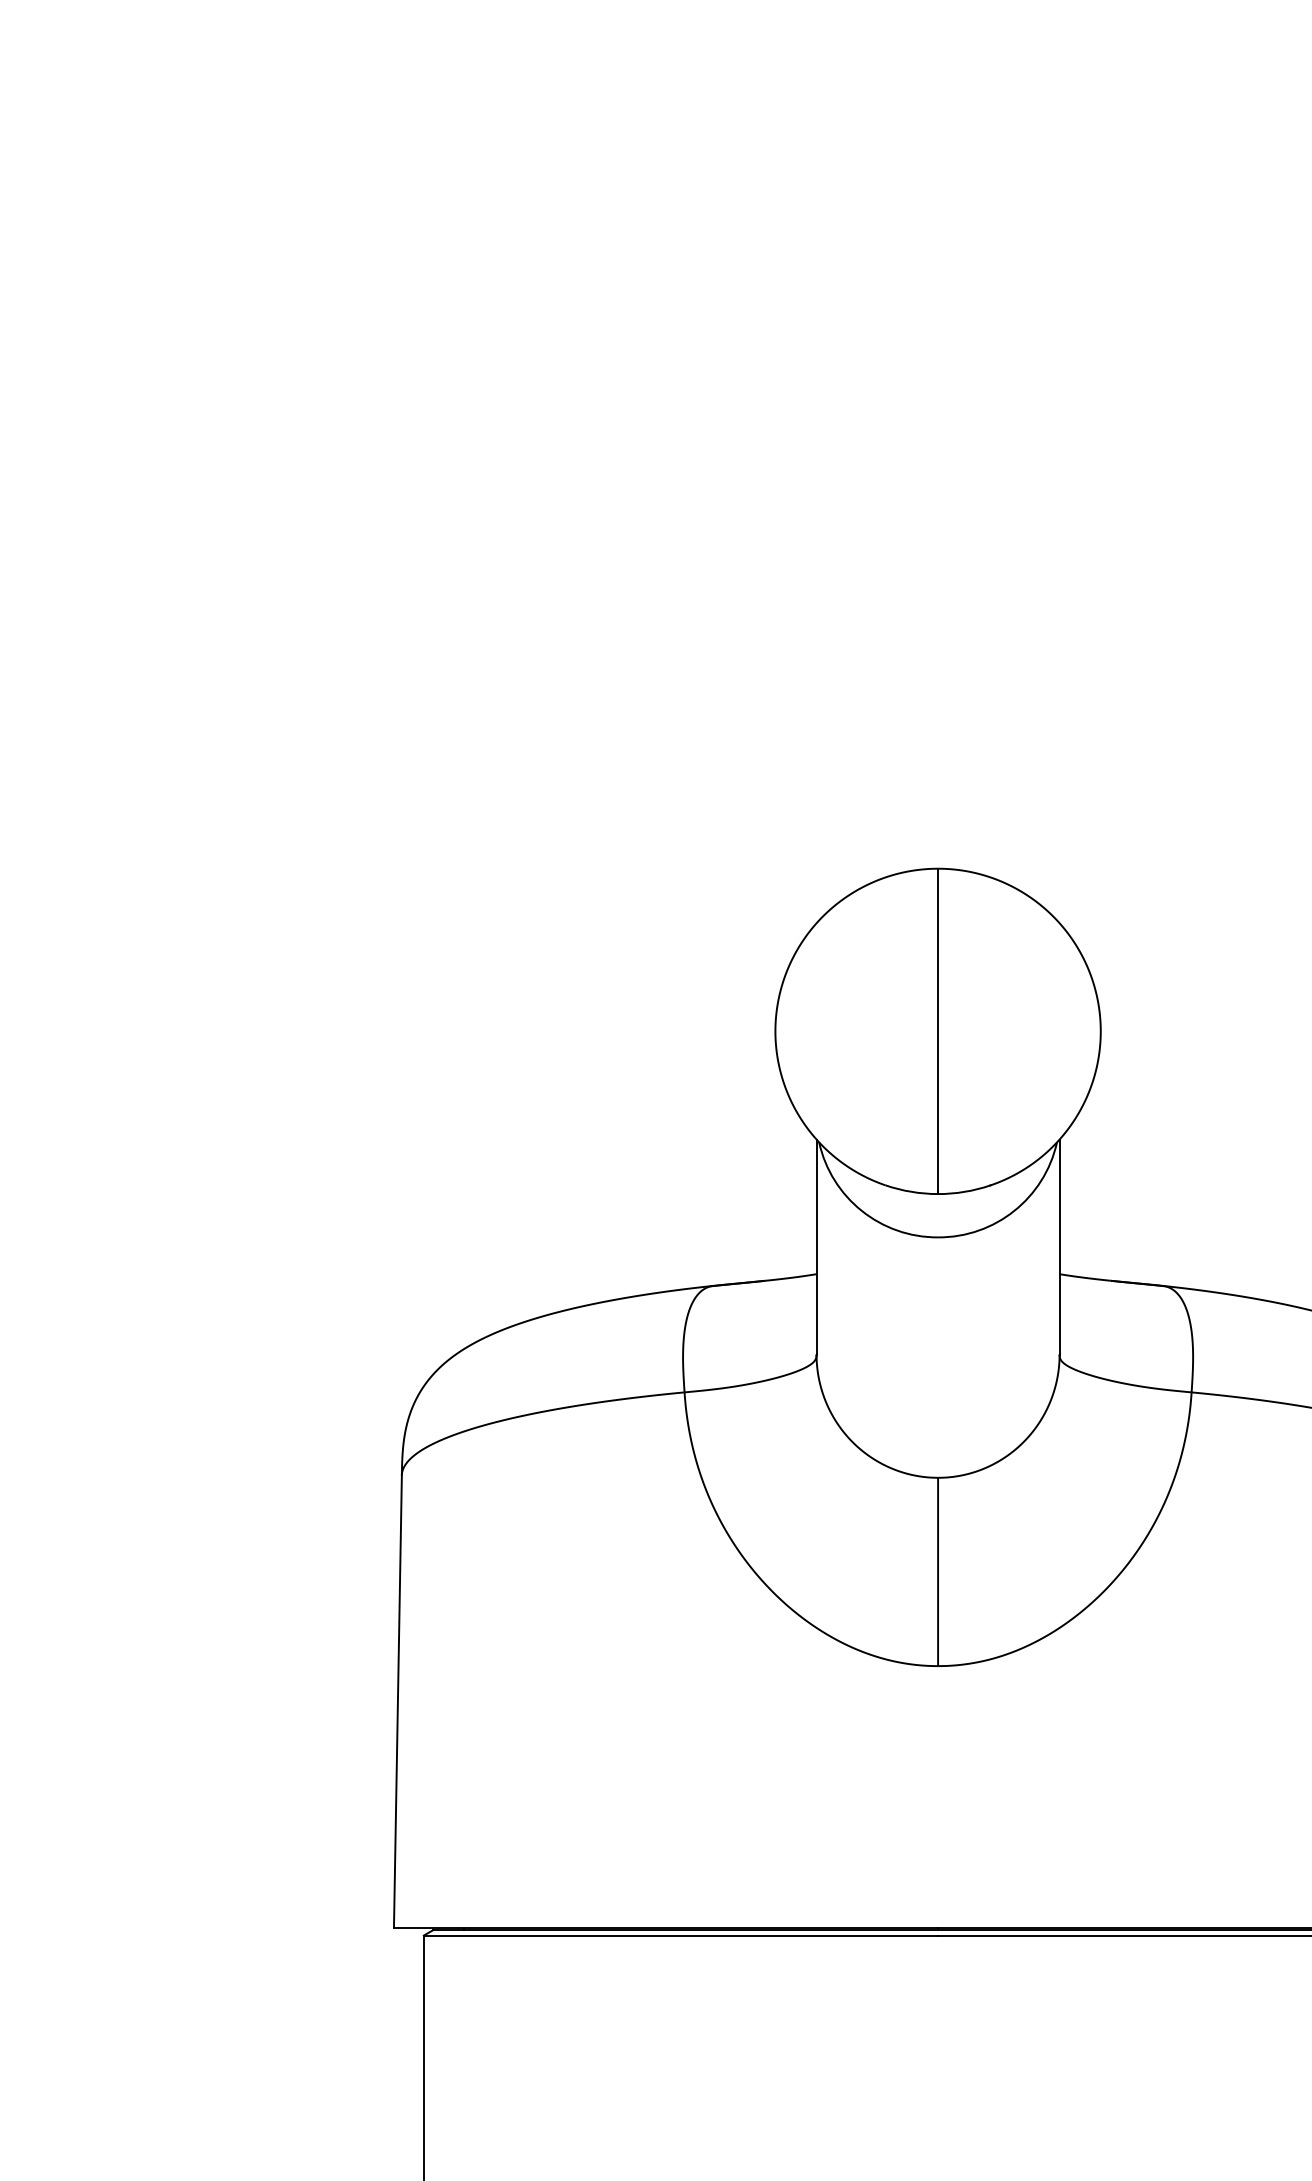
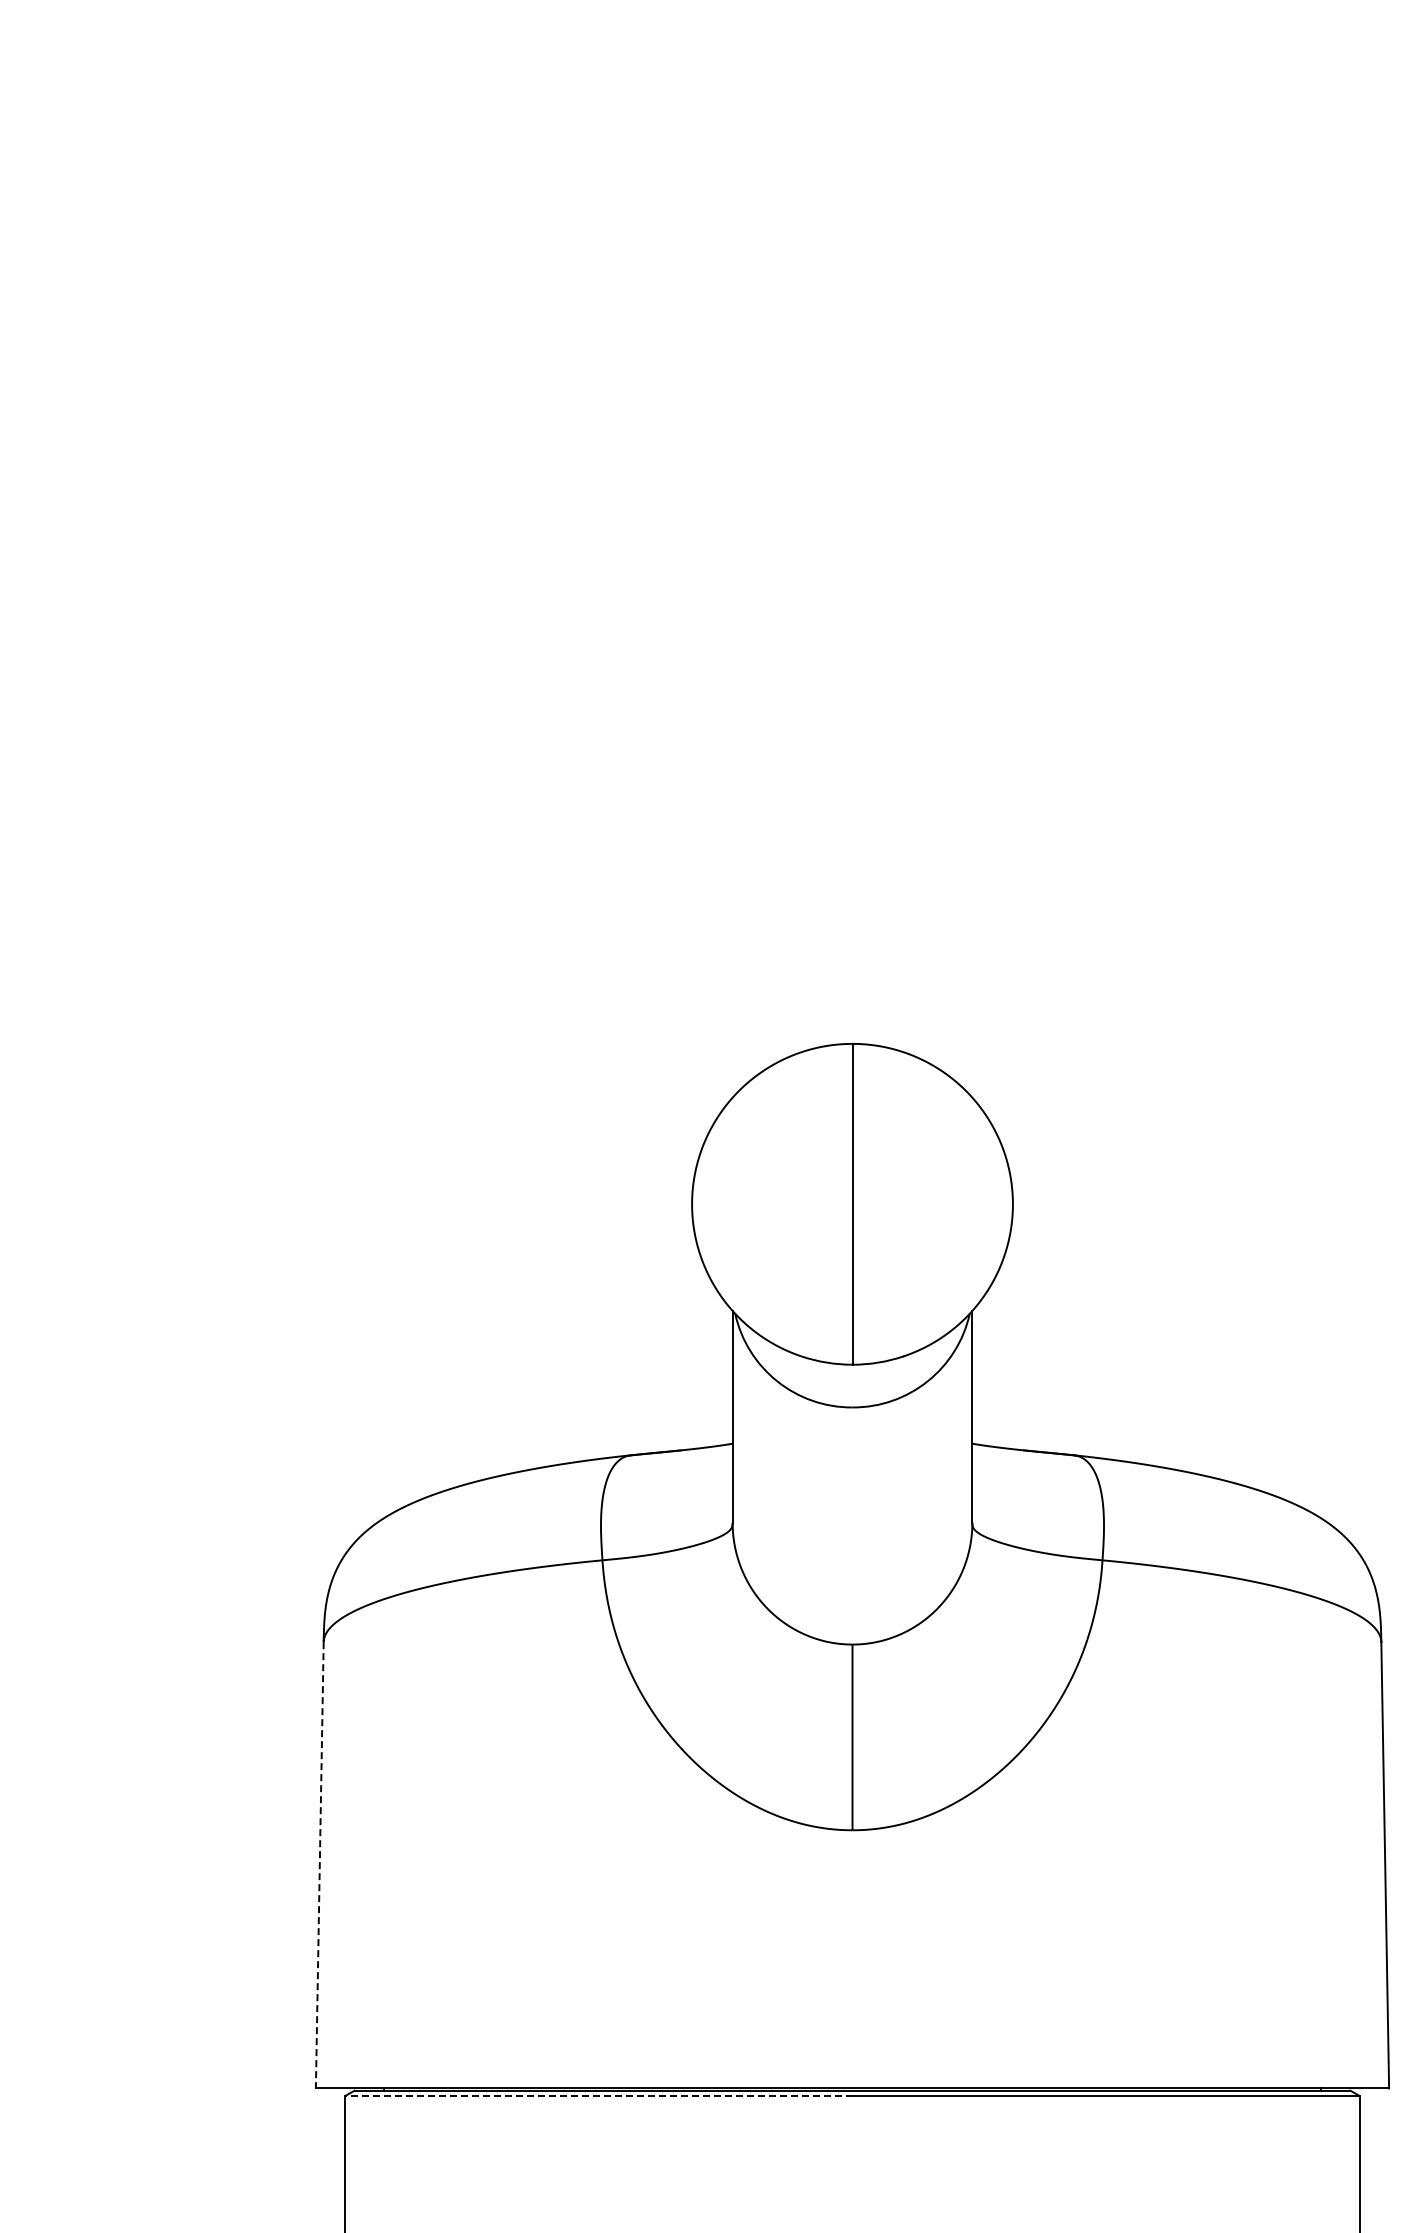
line: (397, 1701) -> (319, 1865), solid -> dashed
line: (680, 1935) -> (598, 2095), solid -> dashed

